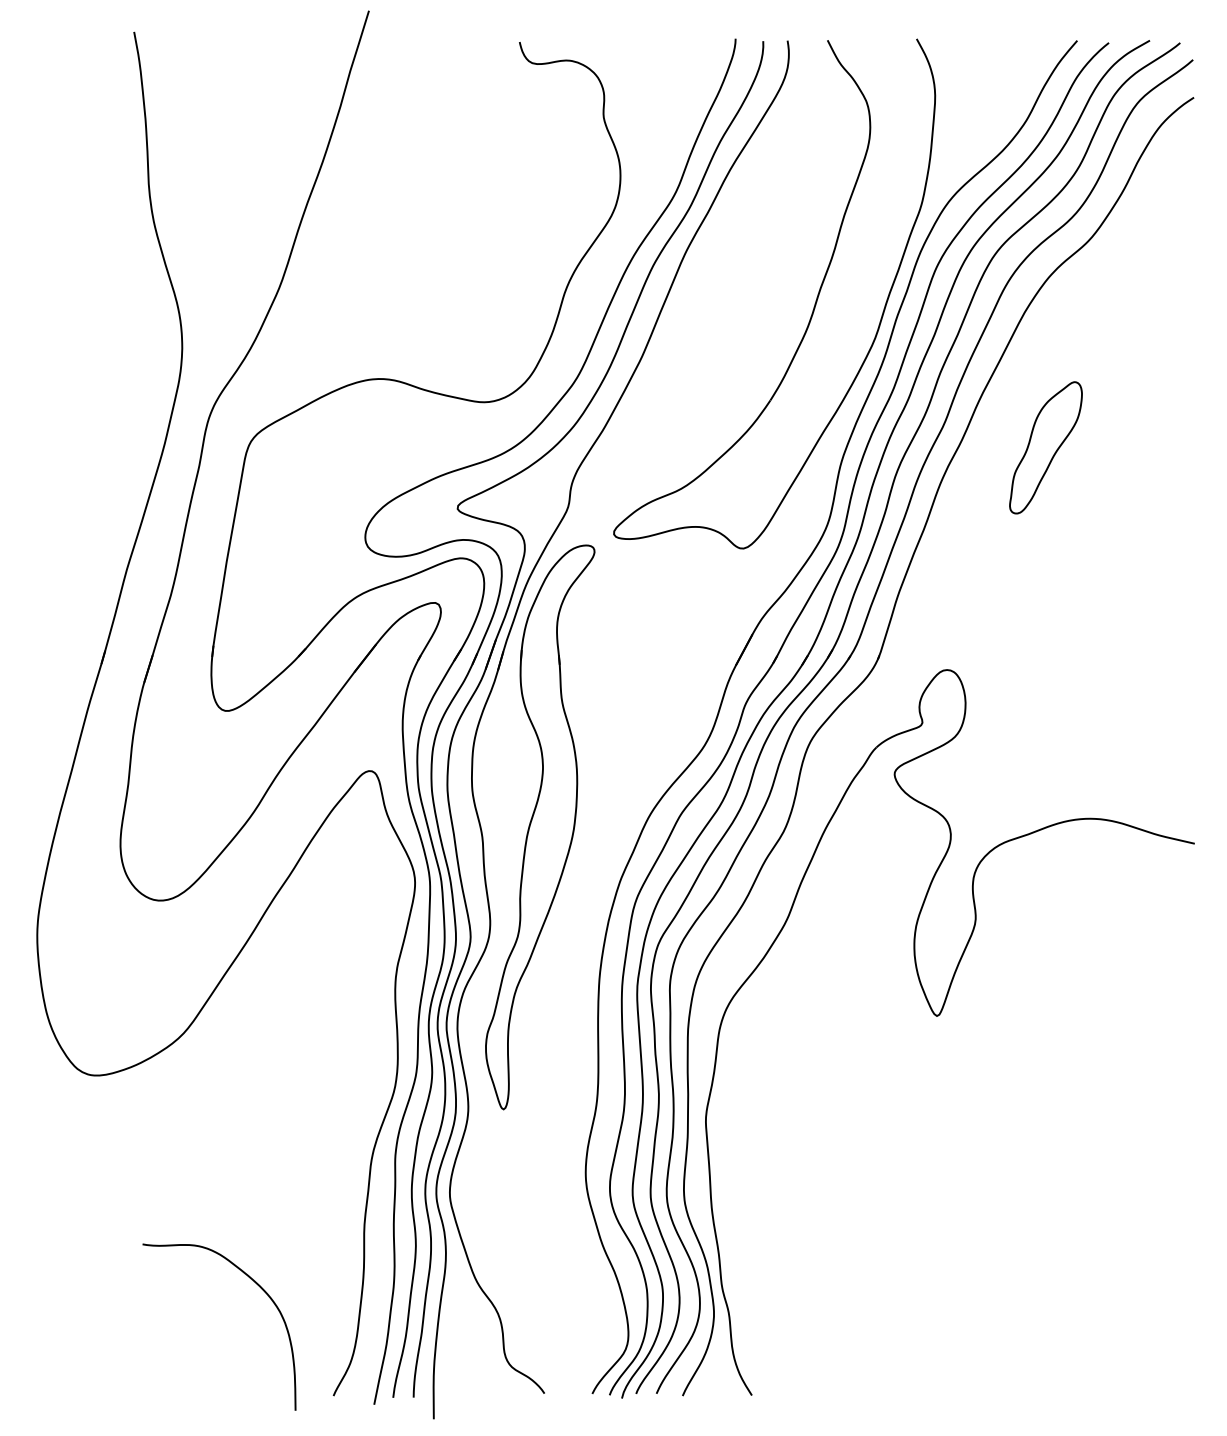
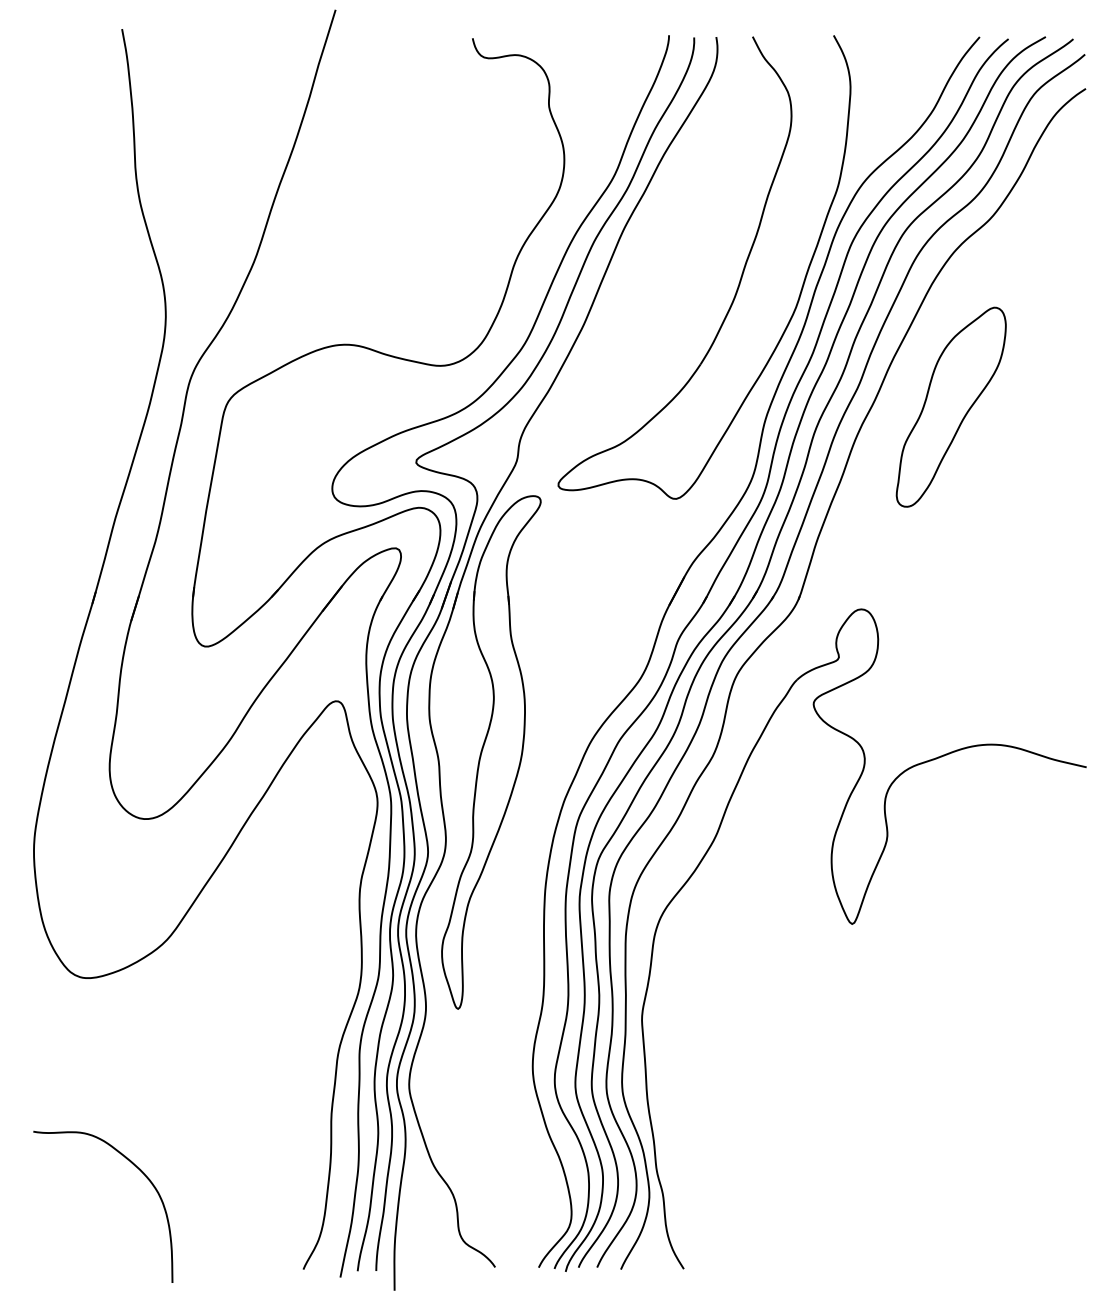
part: (1045, 447) -> (950, 407), size x1.67
curve: (258, 1286) -> (138, 1169), moved

